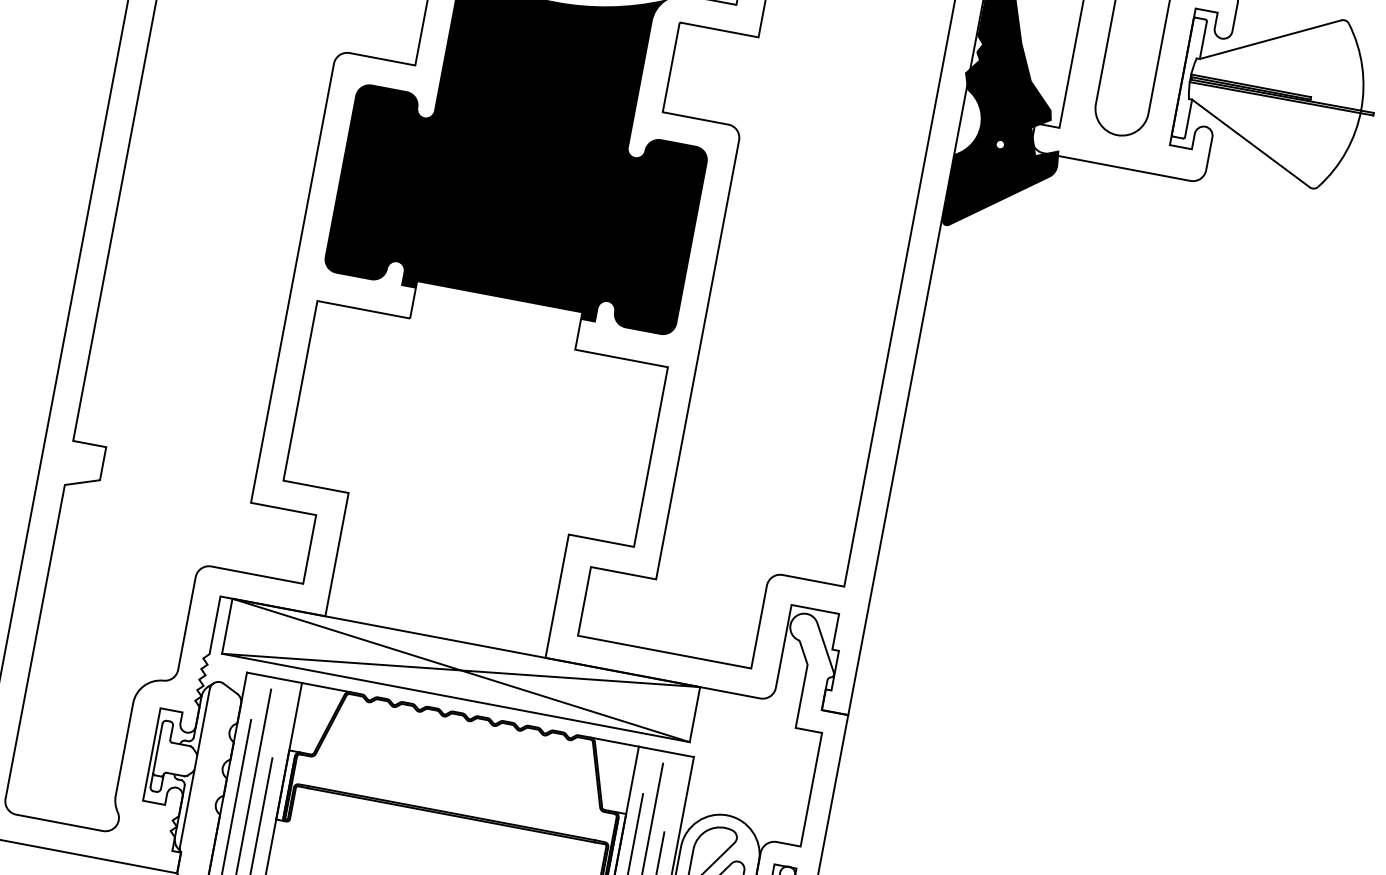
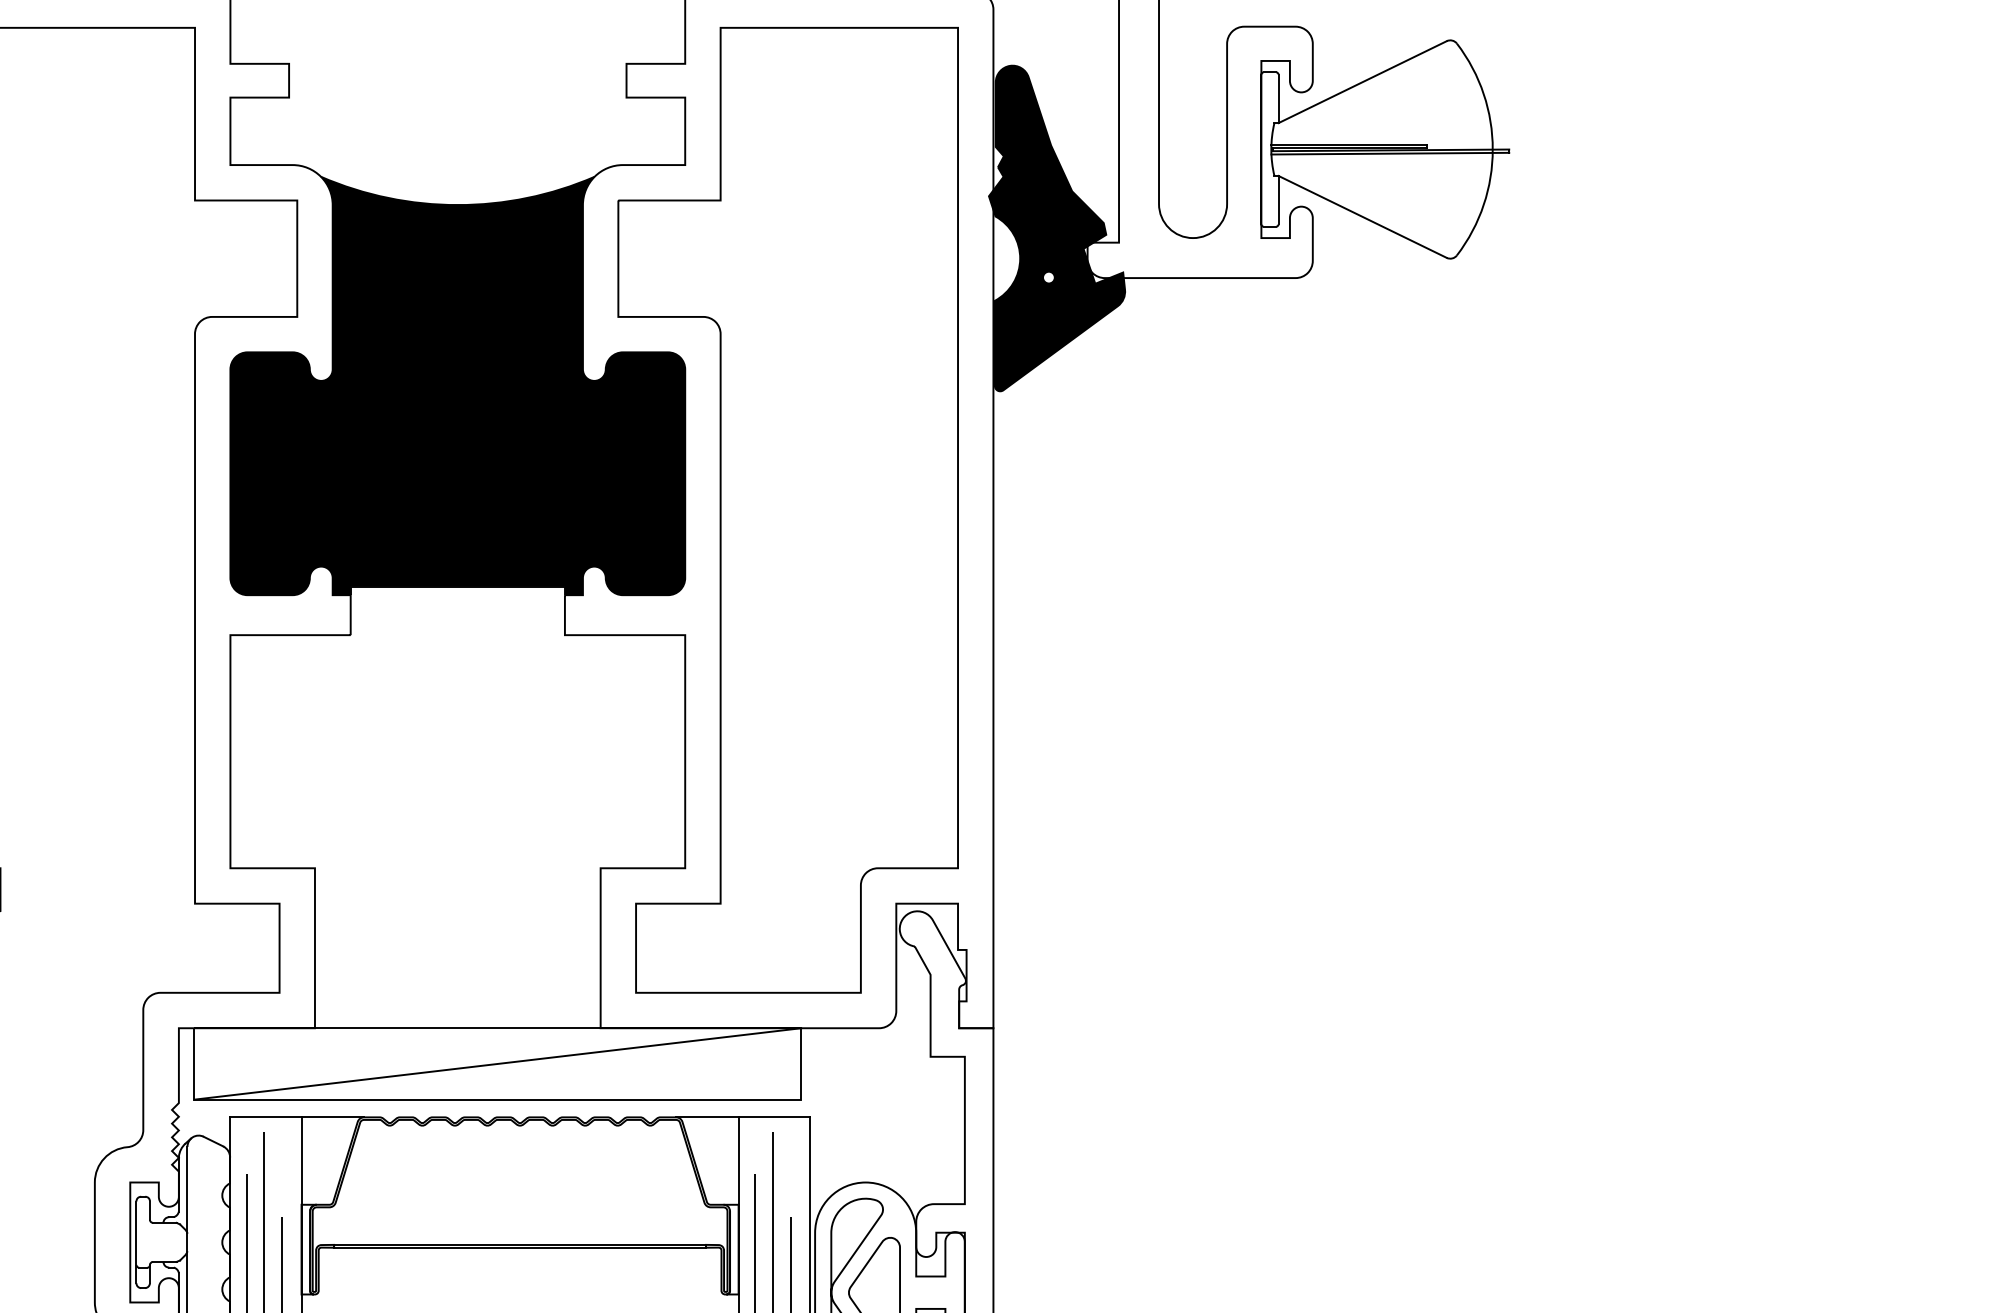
line: (460, 670) -> (497, 1063), removed

